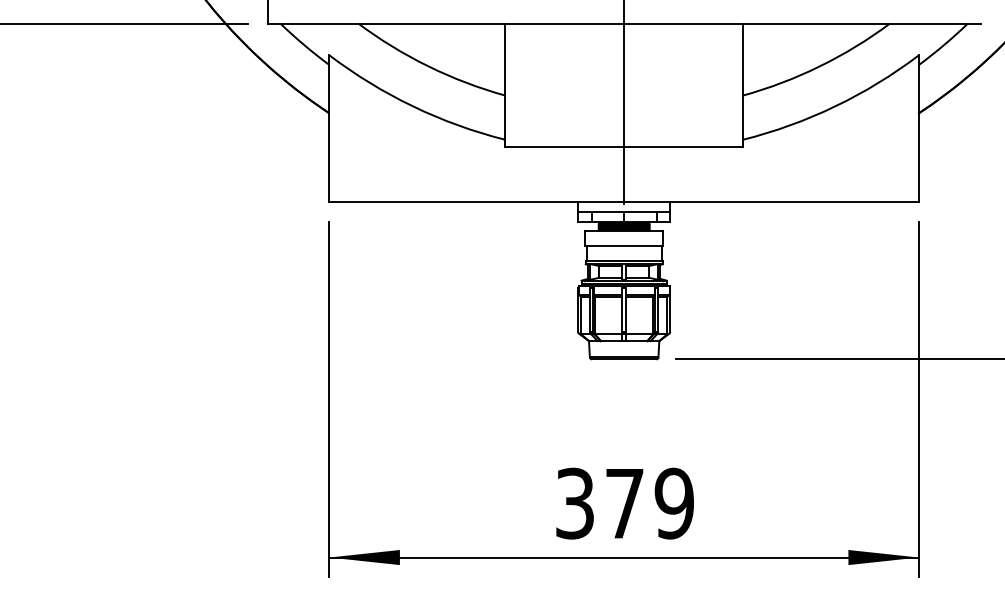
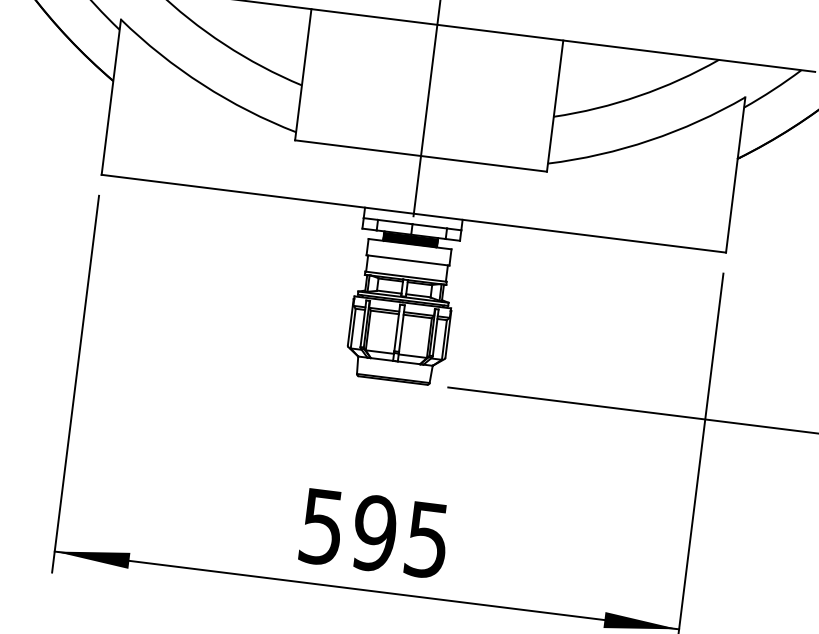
text: (624, 503) -> (374, 533), 379 -> 595

